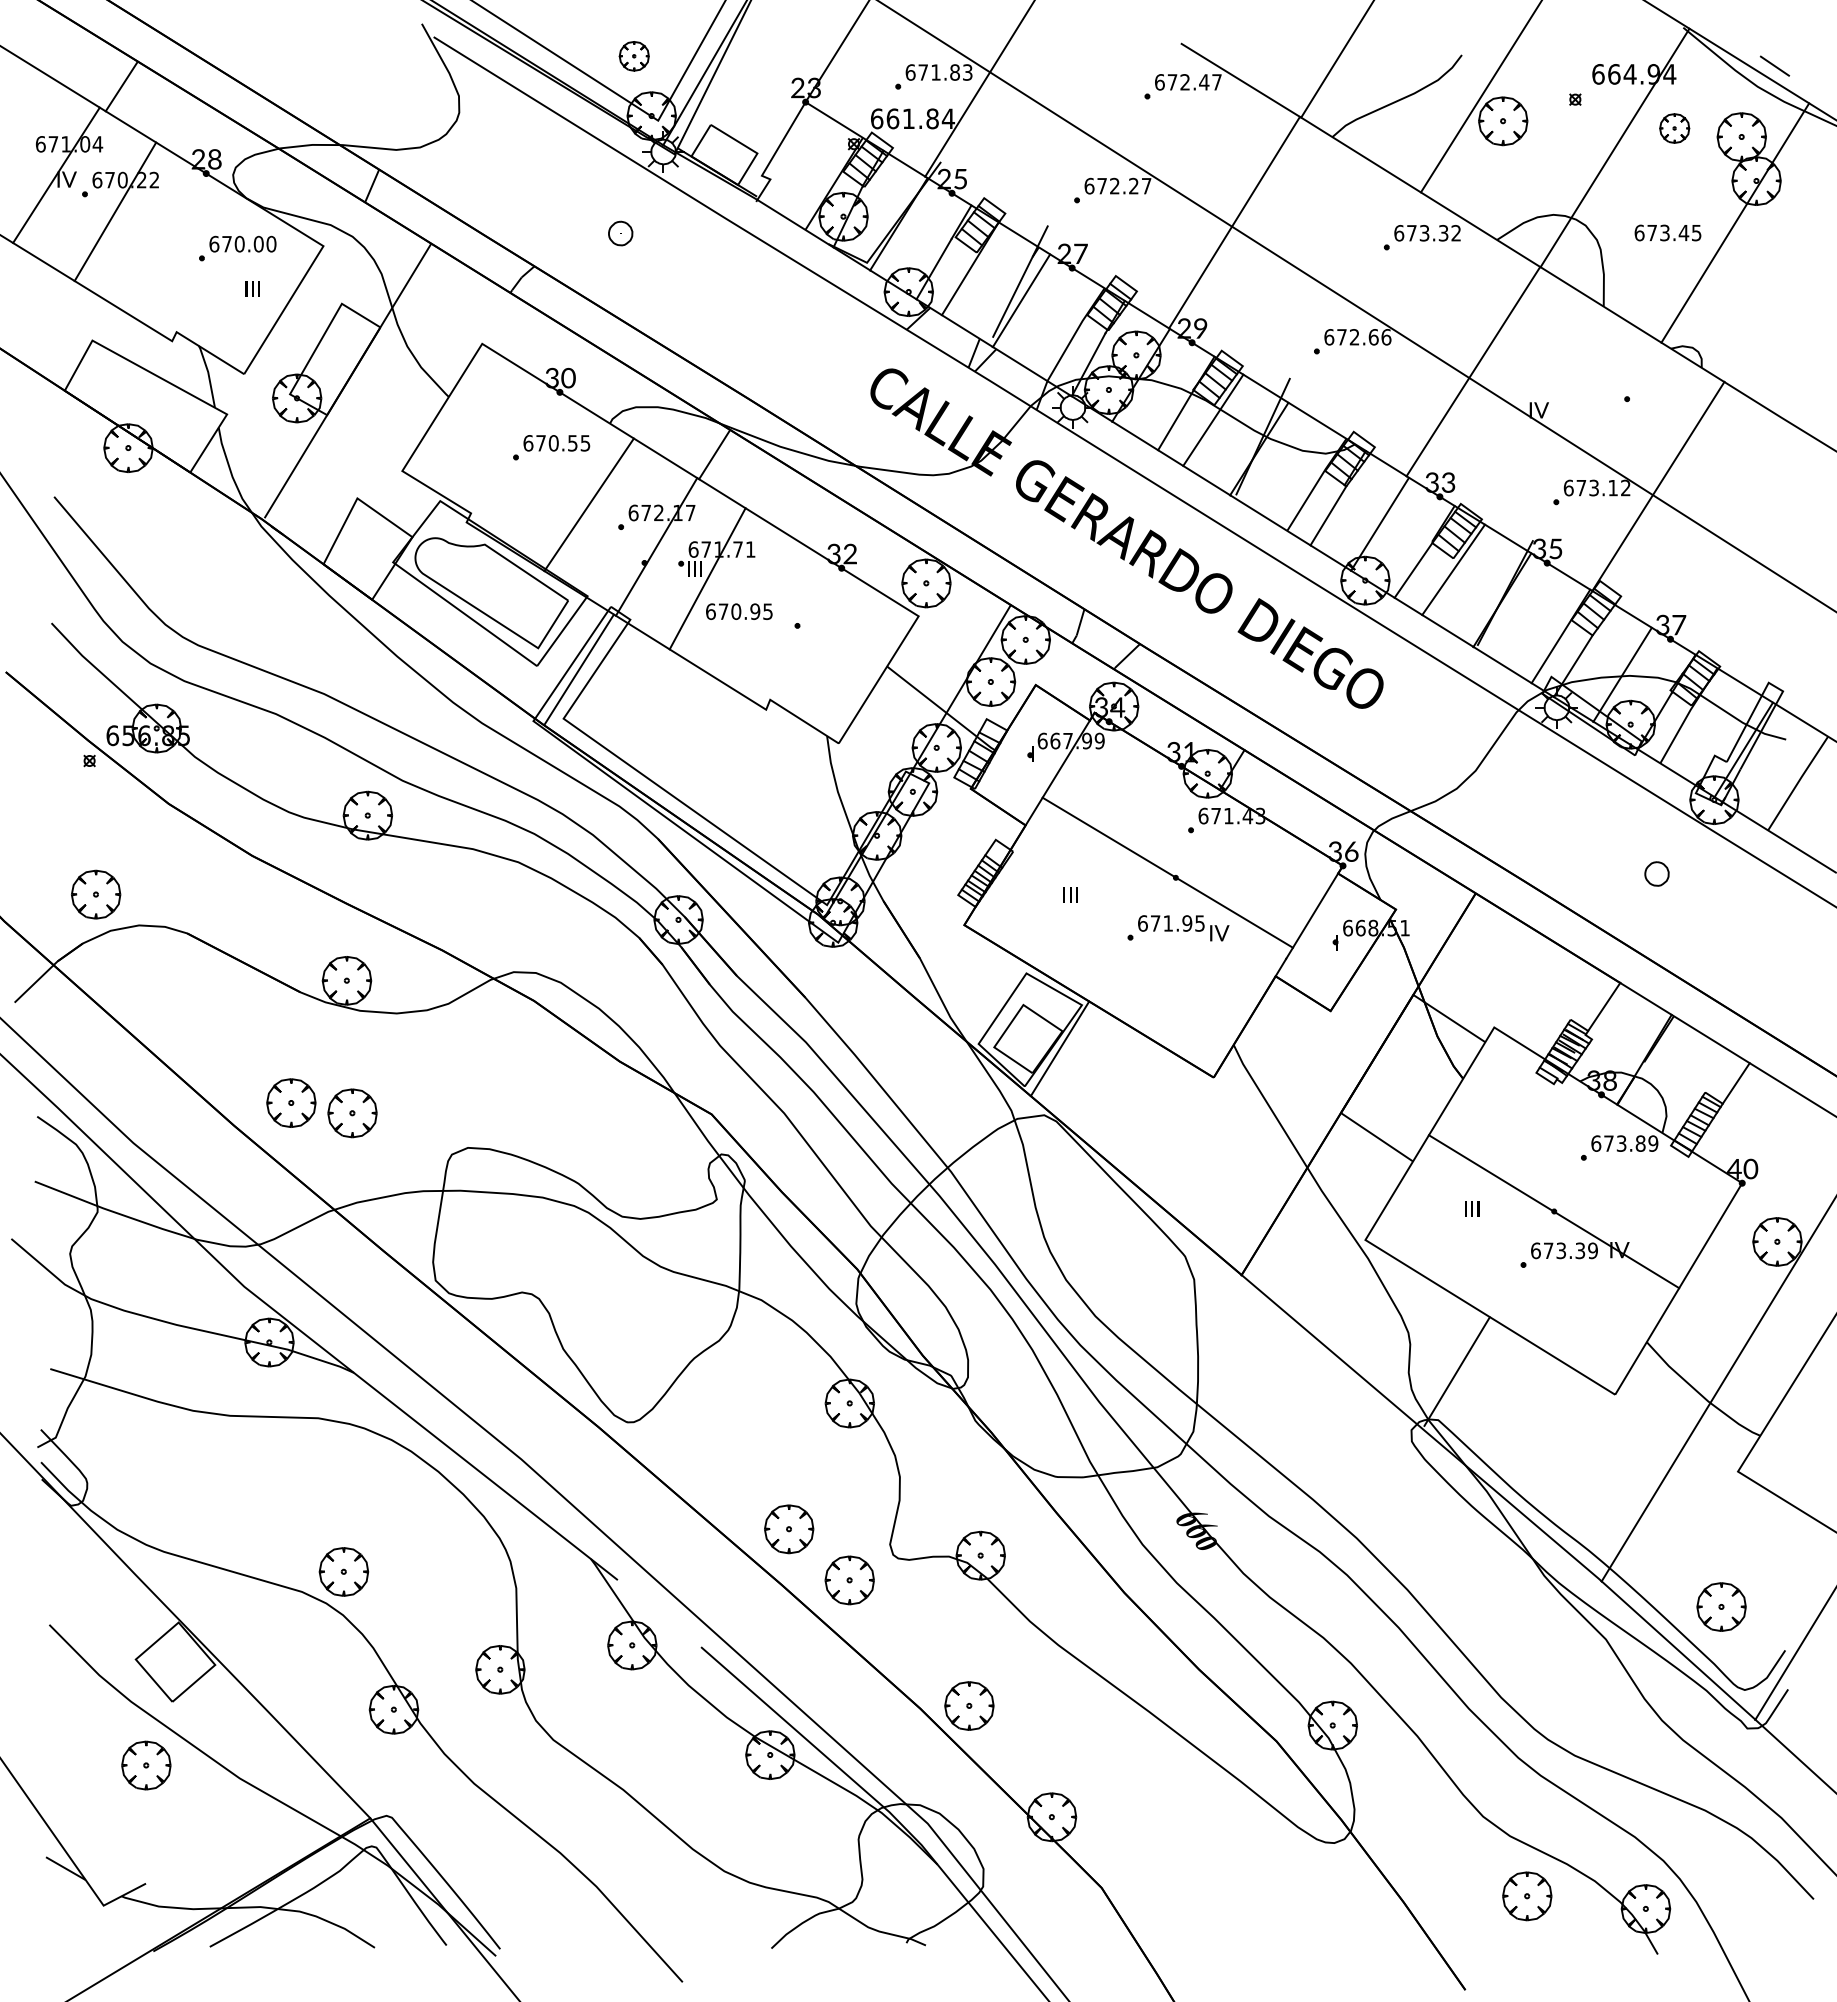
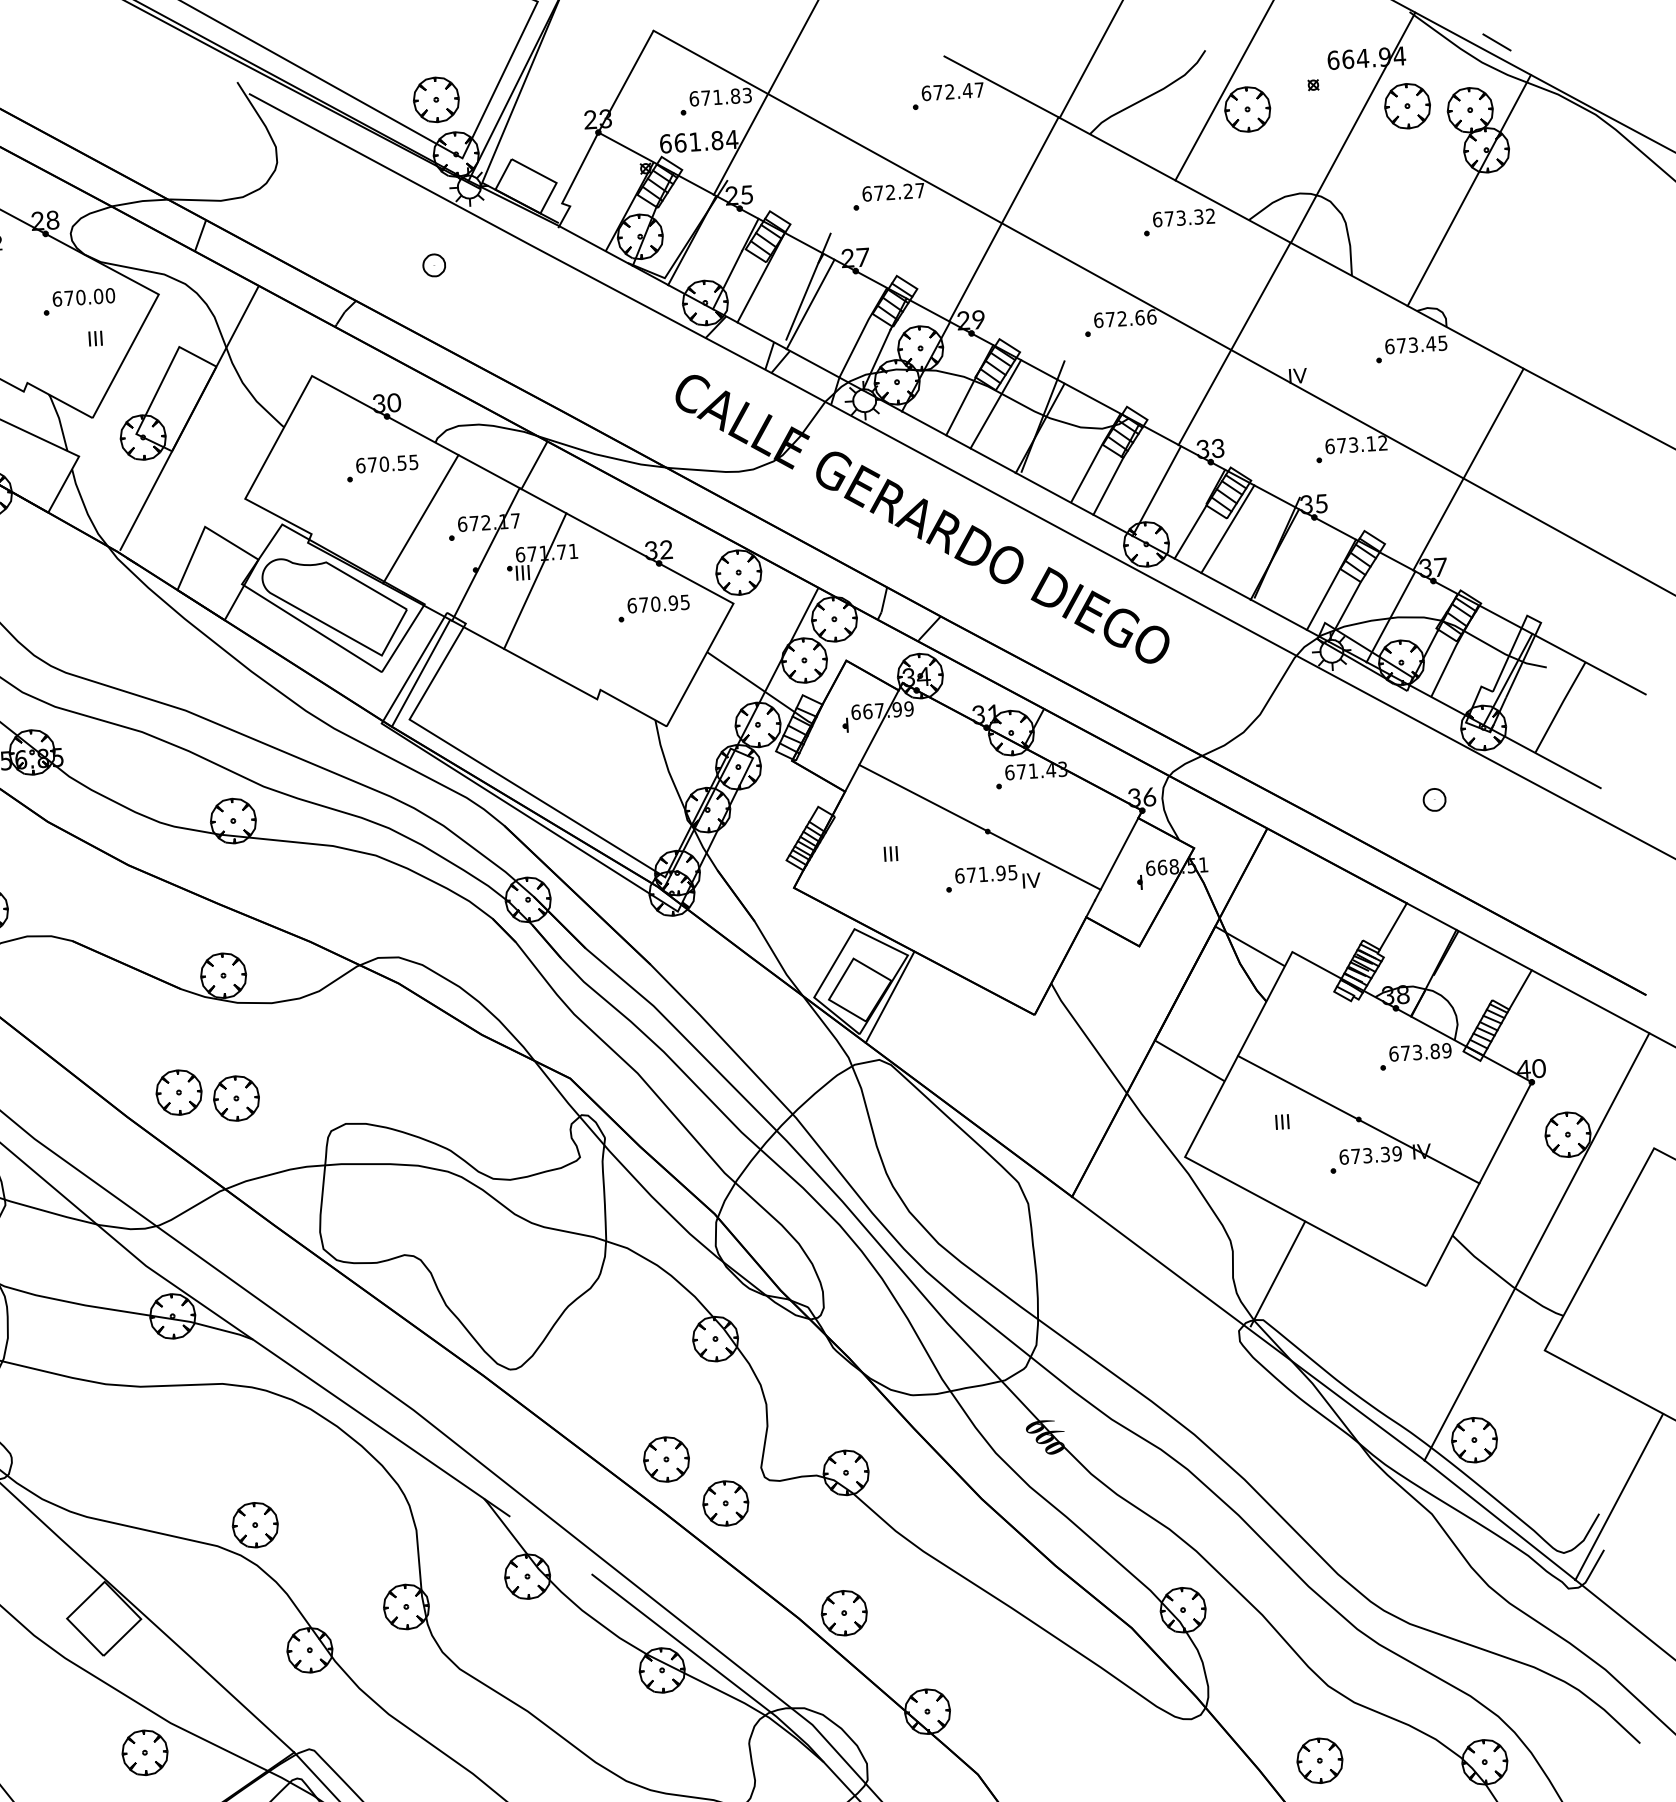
part: (634, 56) -> (436, 100), size x1.67
part: (1674, 128) -> (1407, 106), size x1.67
text: (1667, 232) -> (1415, 344), moved
line: (1658, 485) -> (1468, 468), moved
text: (739, 611) -> (658, 603), moved
part: (1721, 1606) -> (1474, 1439), moved
part: (146, 1765) -> (145, 1752), moved
part: (1527, 1896) -> (1320, 1760), moved

